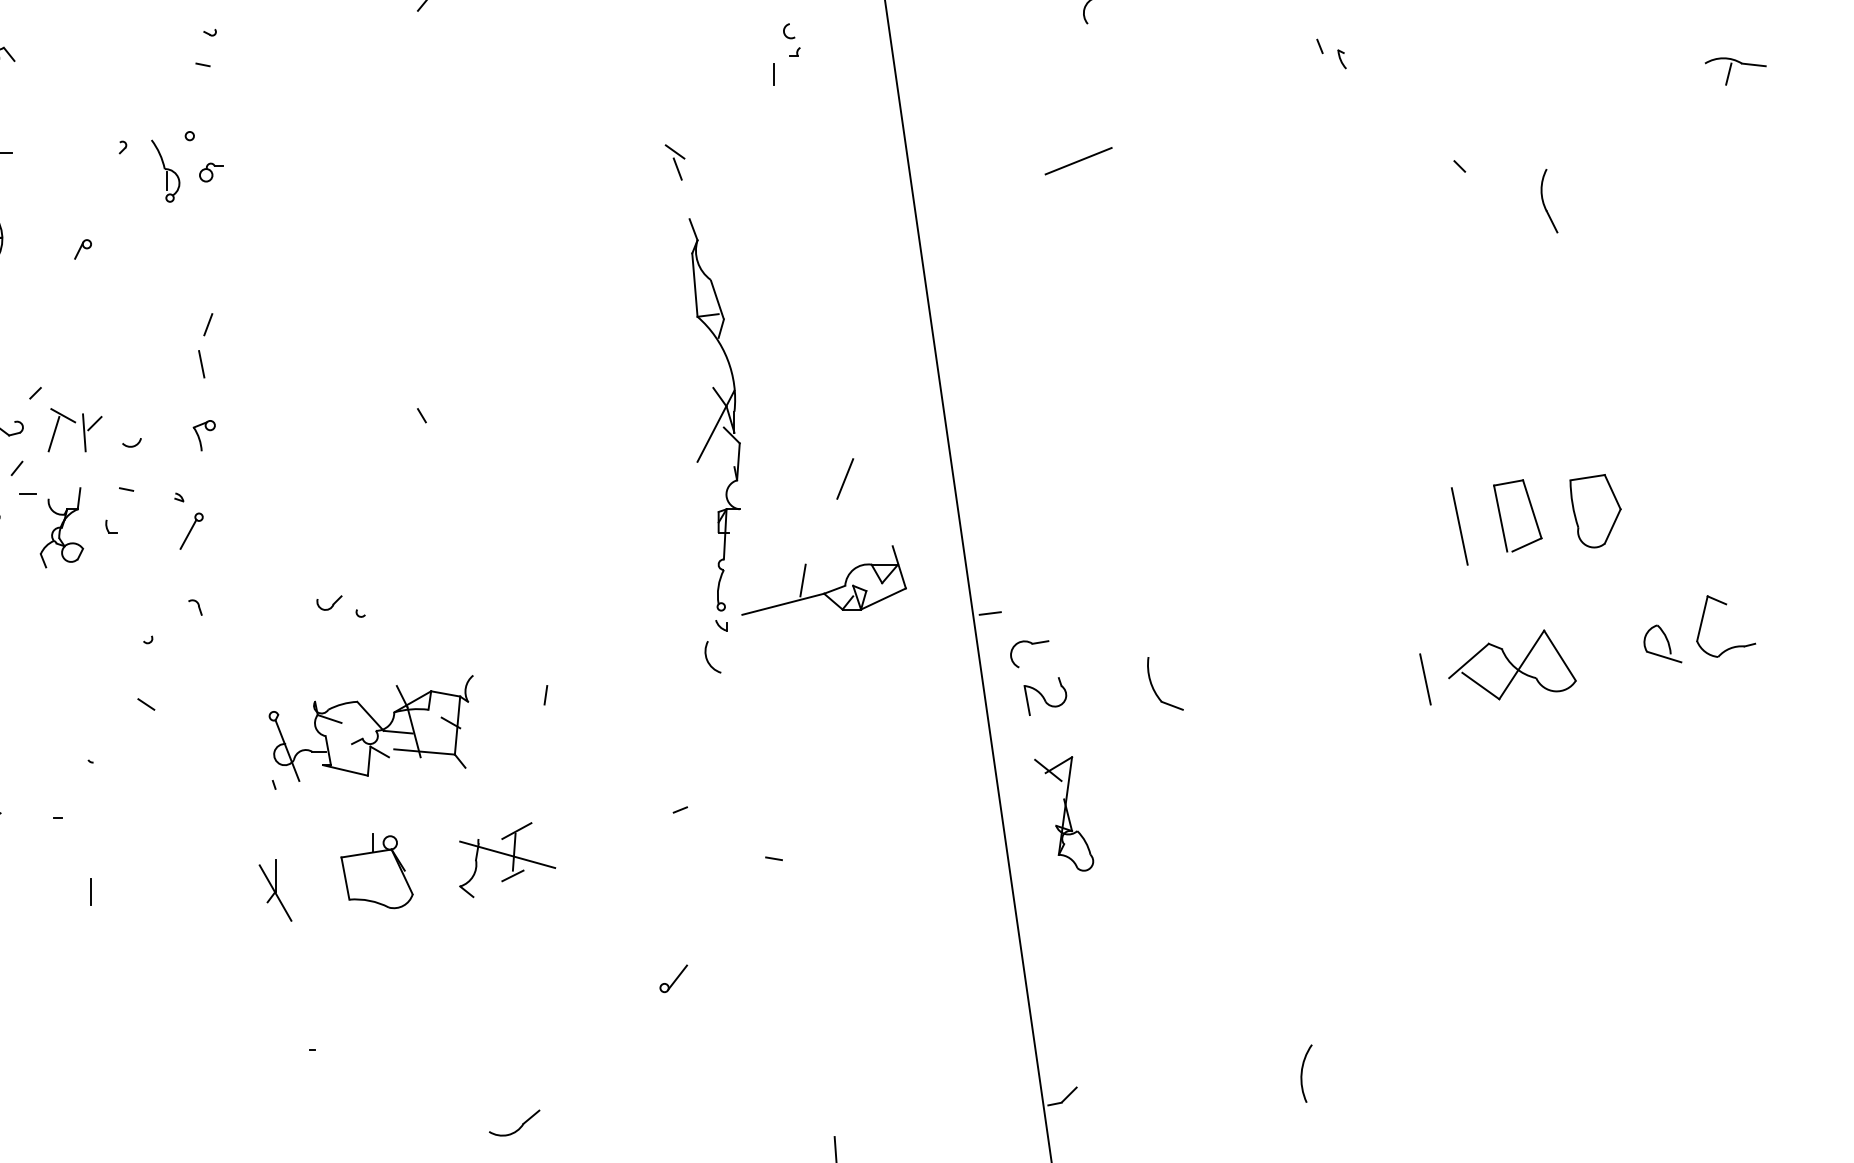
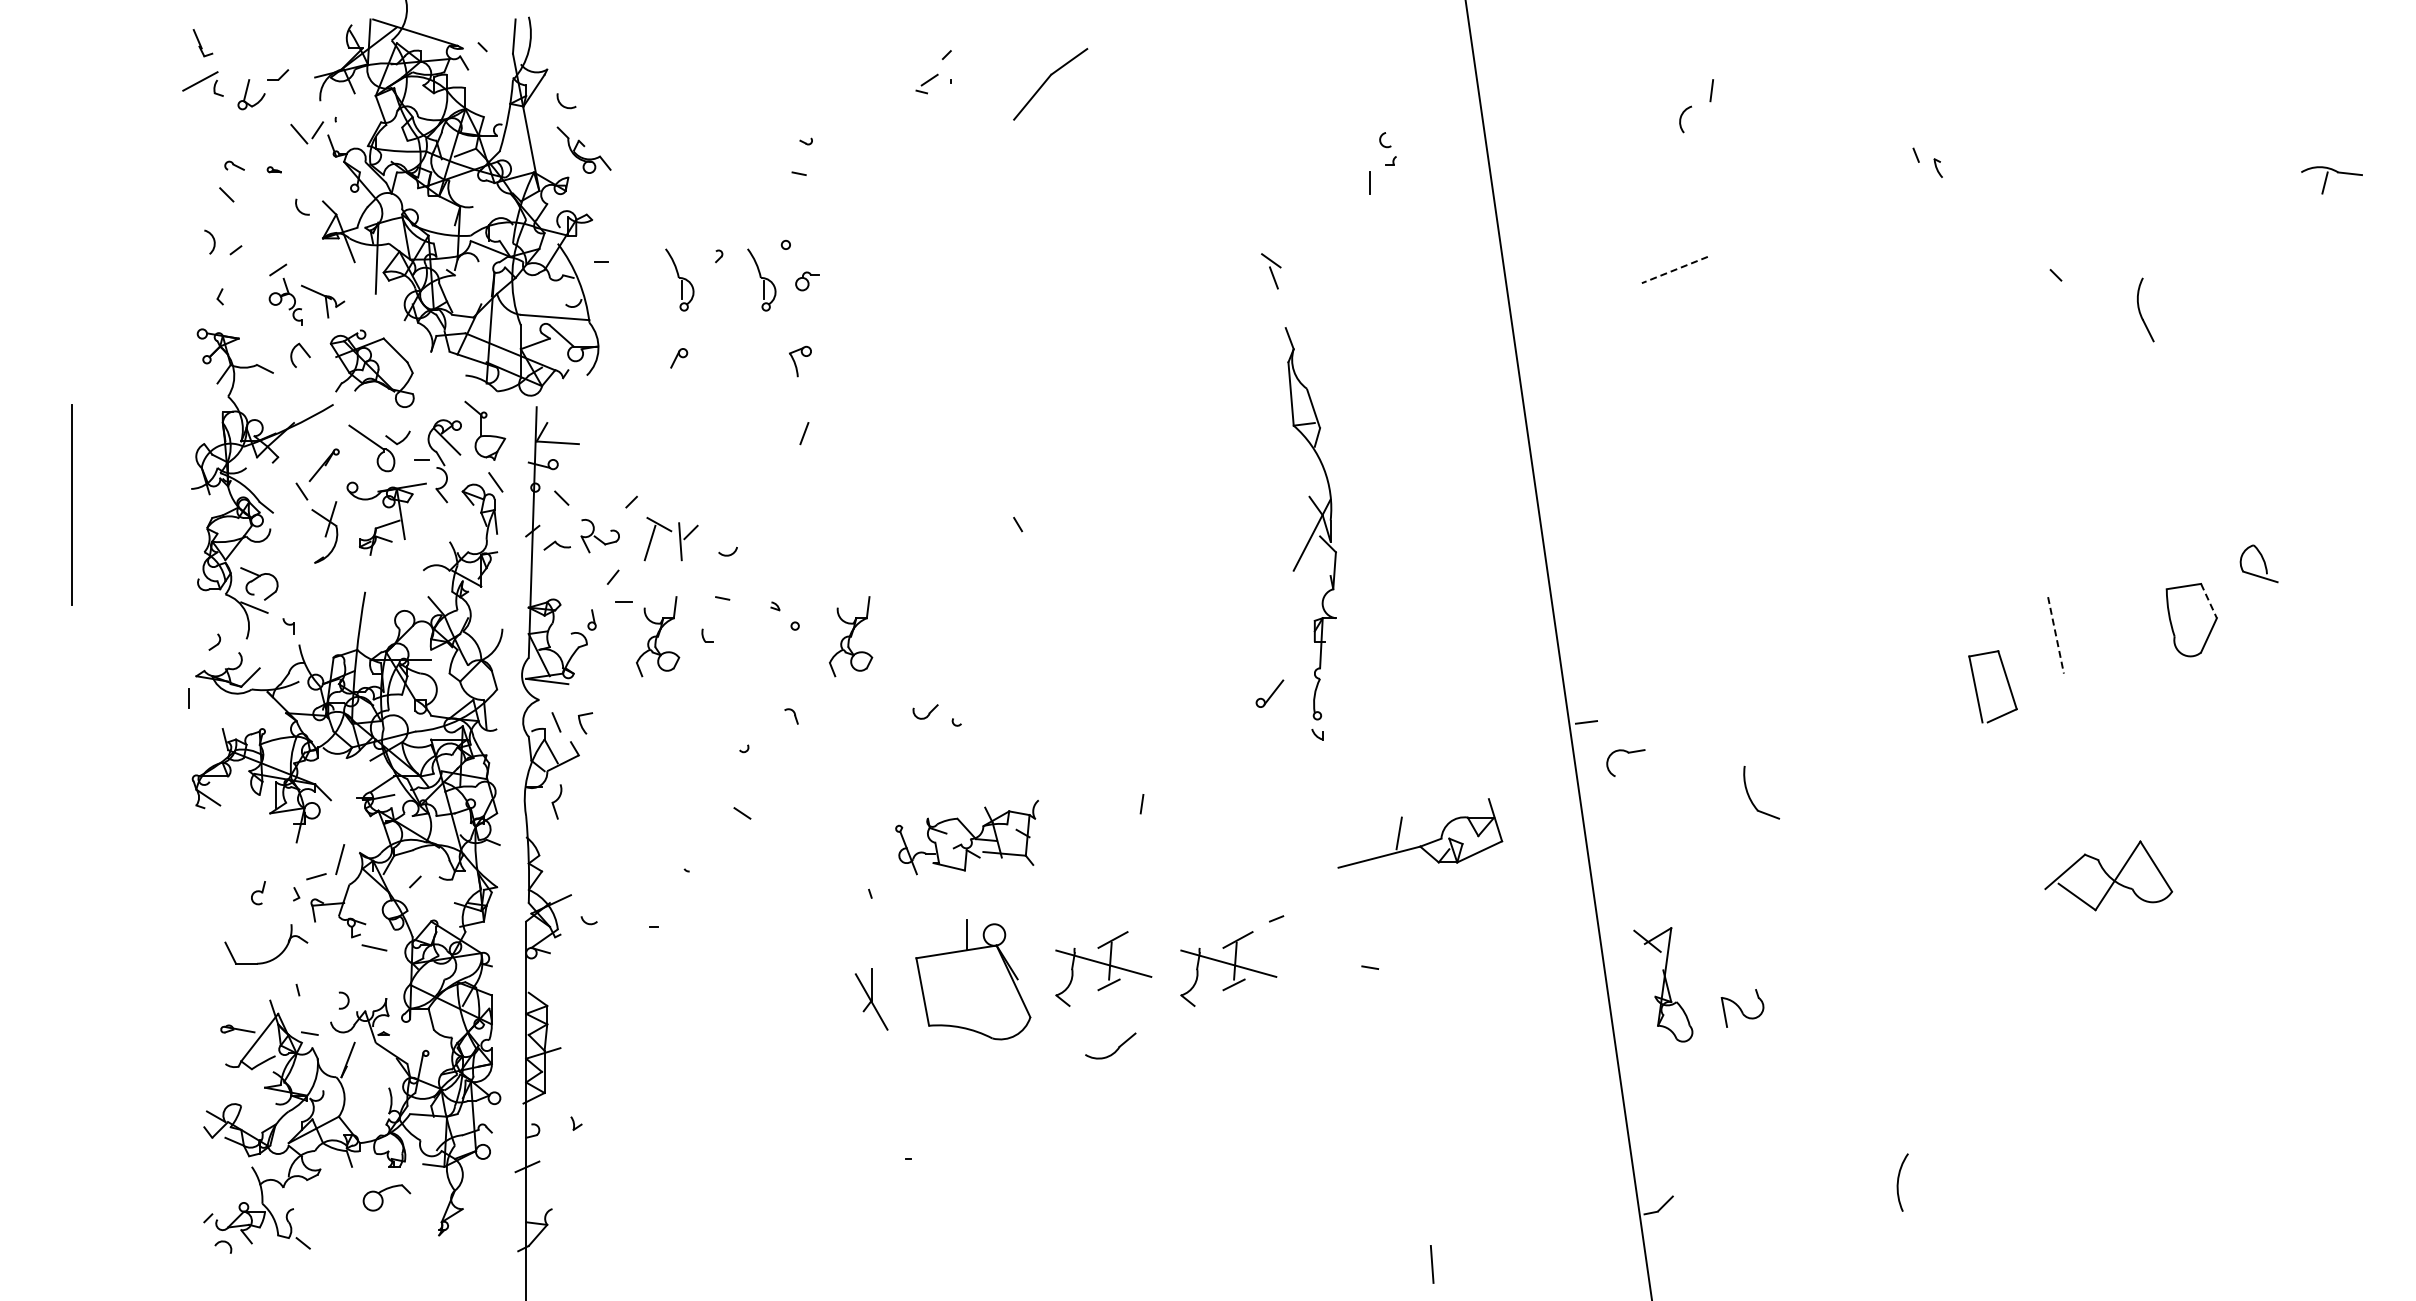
line: (1078, 161) -> (1674, 270), solid -> dashed
part: (83, 170) -> (679, 279), added
line: (201, 363) -> (797, 472), removed
part: (204, 435) -> (800, 361), moved
line: (845, 478) -> (1441, 587), removed
line: (1612, 492) -> (2208, 601), solid -> dashed
part: (1531, 509) -> (2006, 680), moved
line: (1460, 526) -> (2056, 635), solid -> dashed
part: (255, 527) -> (851, 636), added
line: (188, 533) -> (784, 642), removed
part: (829, 590) -> (1425, 843), moved
part: (1662, 643) -> (2258, 563), moved
part: (1732, 646) -> (2328, 755), removed
arc: (707, 656) -> (1303, 765), removed
part: (1512, 664) -> (2108, 875), moved
line: (1425, 679) -> (2021, 788), removed
part: (1045, 696) -> (1742, 1008), moved
part: (370, 728) -> (966, 837), size x0.7
part: (1064, 813) -> (1663, 984), moved
part: (632, 859) -> (1228, 968), added
part: (376, 870) -> (972, 979), size x1.6
line: (91, 891) -> (687, 1000), removed
part: (673, 978) -> (1269, 693), moved
part: (519, 1127) -> (1115, 1050), moved

